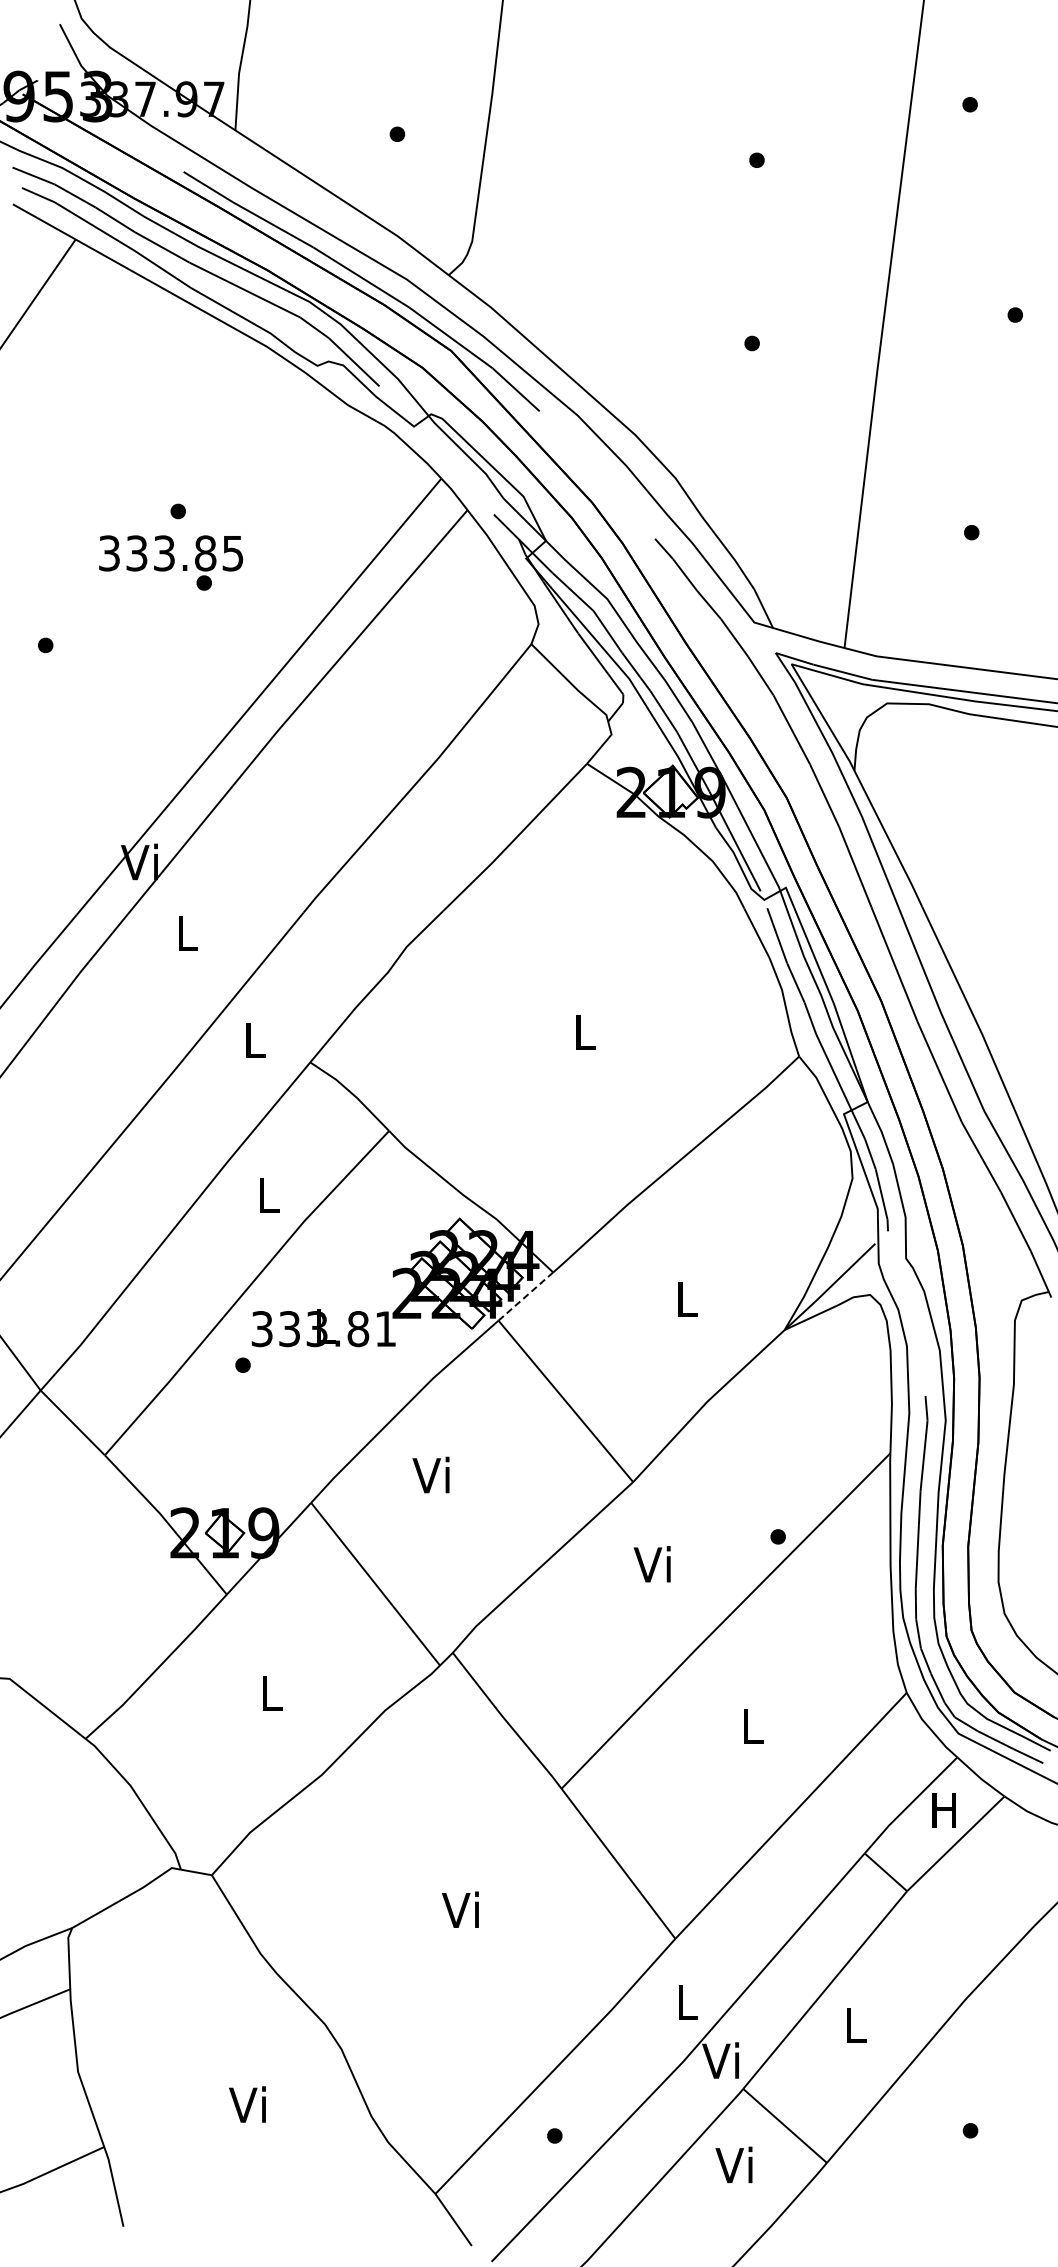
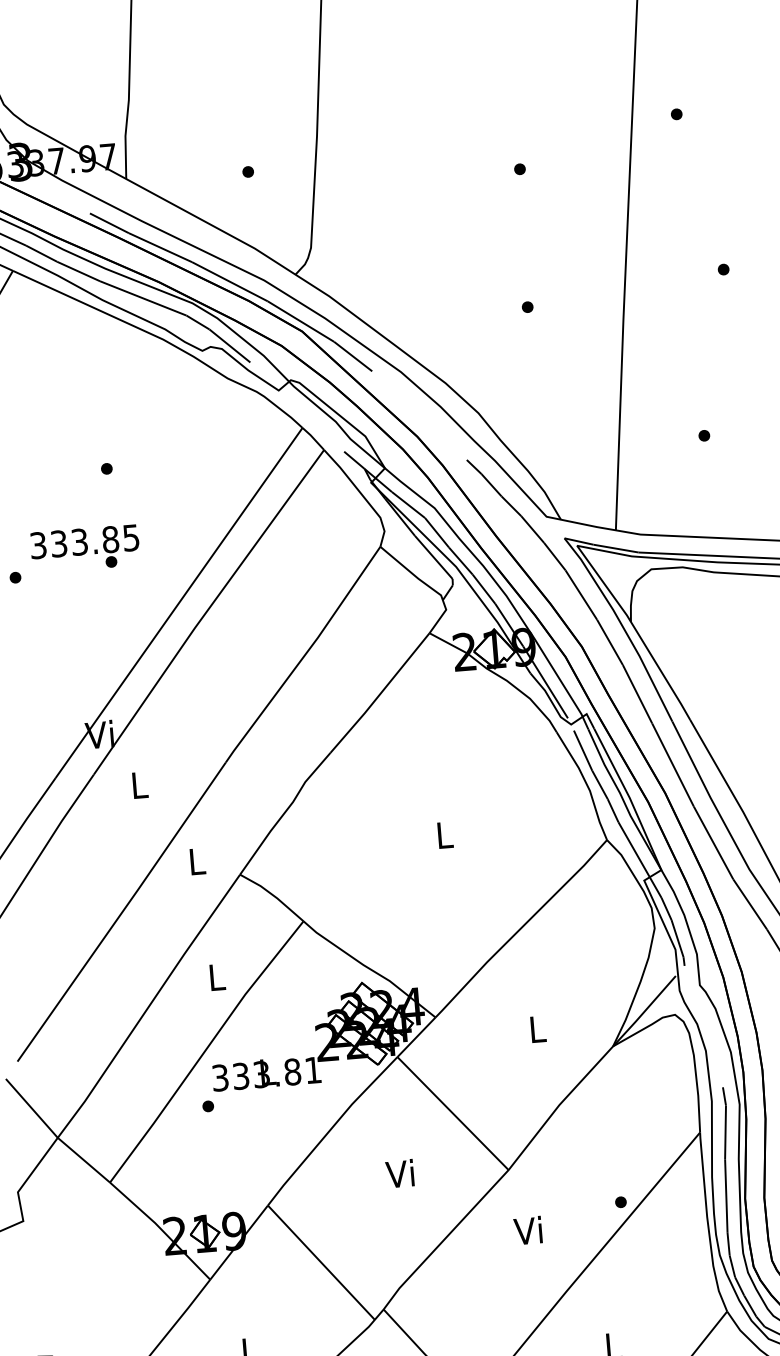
text: (171, 562) -> (85, 548), moved
line: (526, 1296) -> (416, 1037), dashed -> solid
text: (430, 1474) -> (399, 1173), moved

